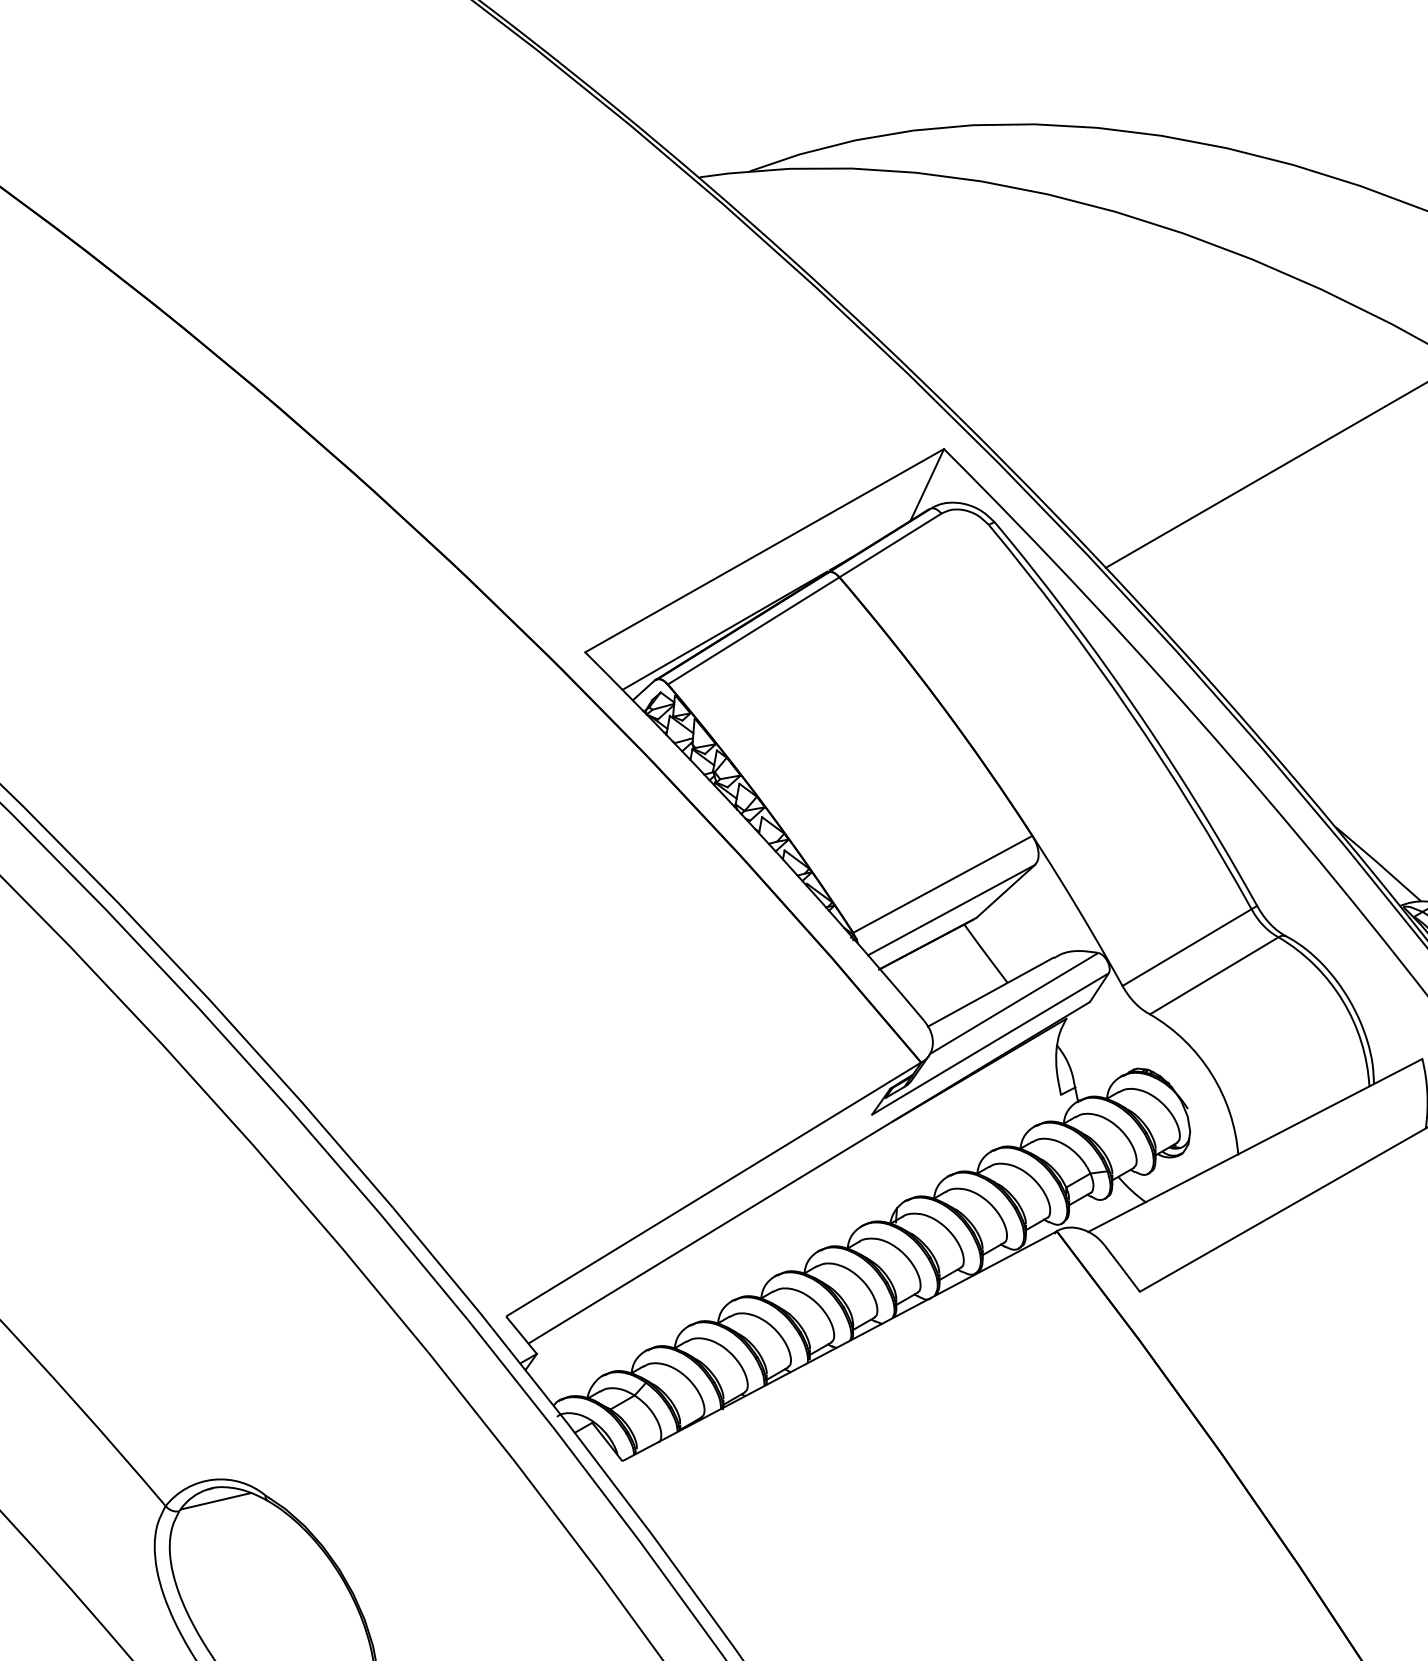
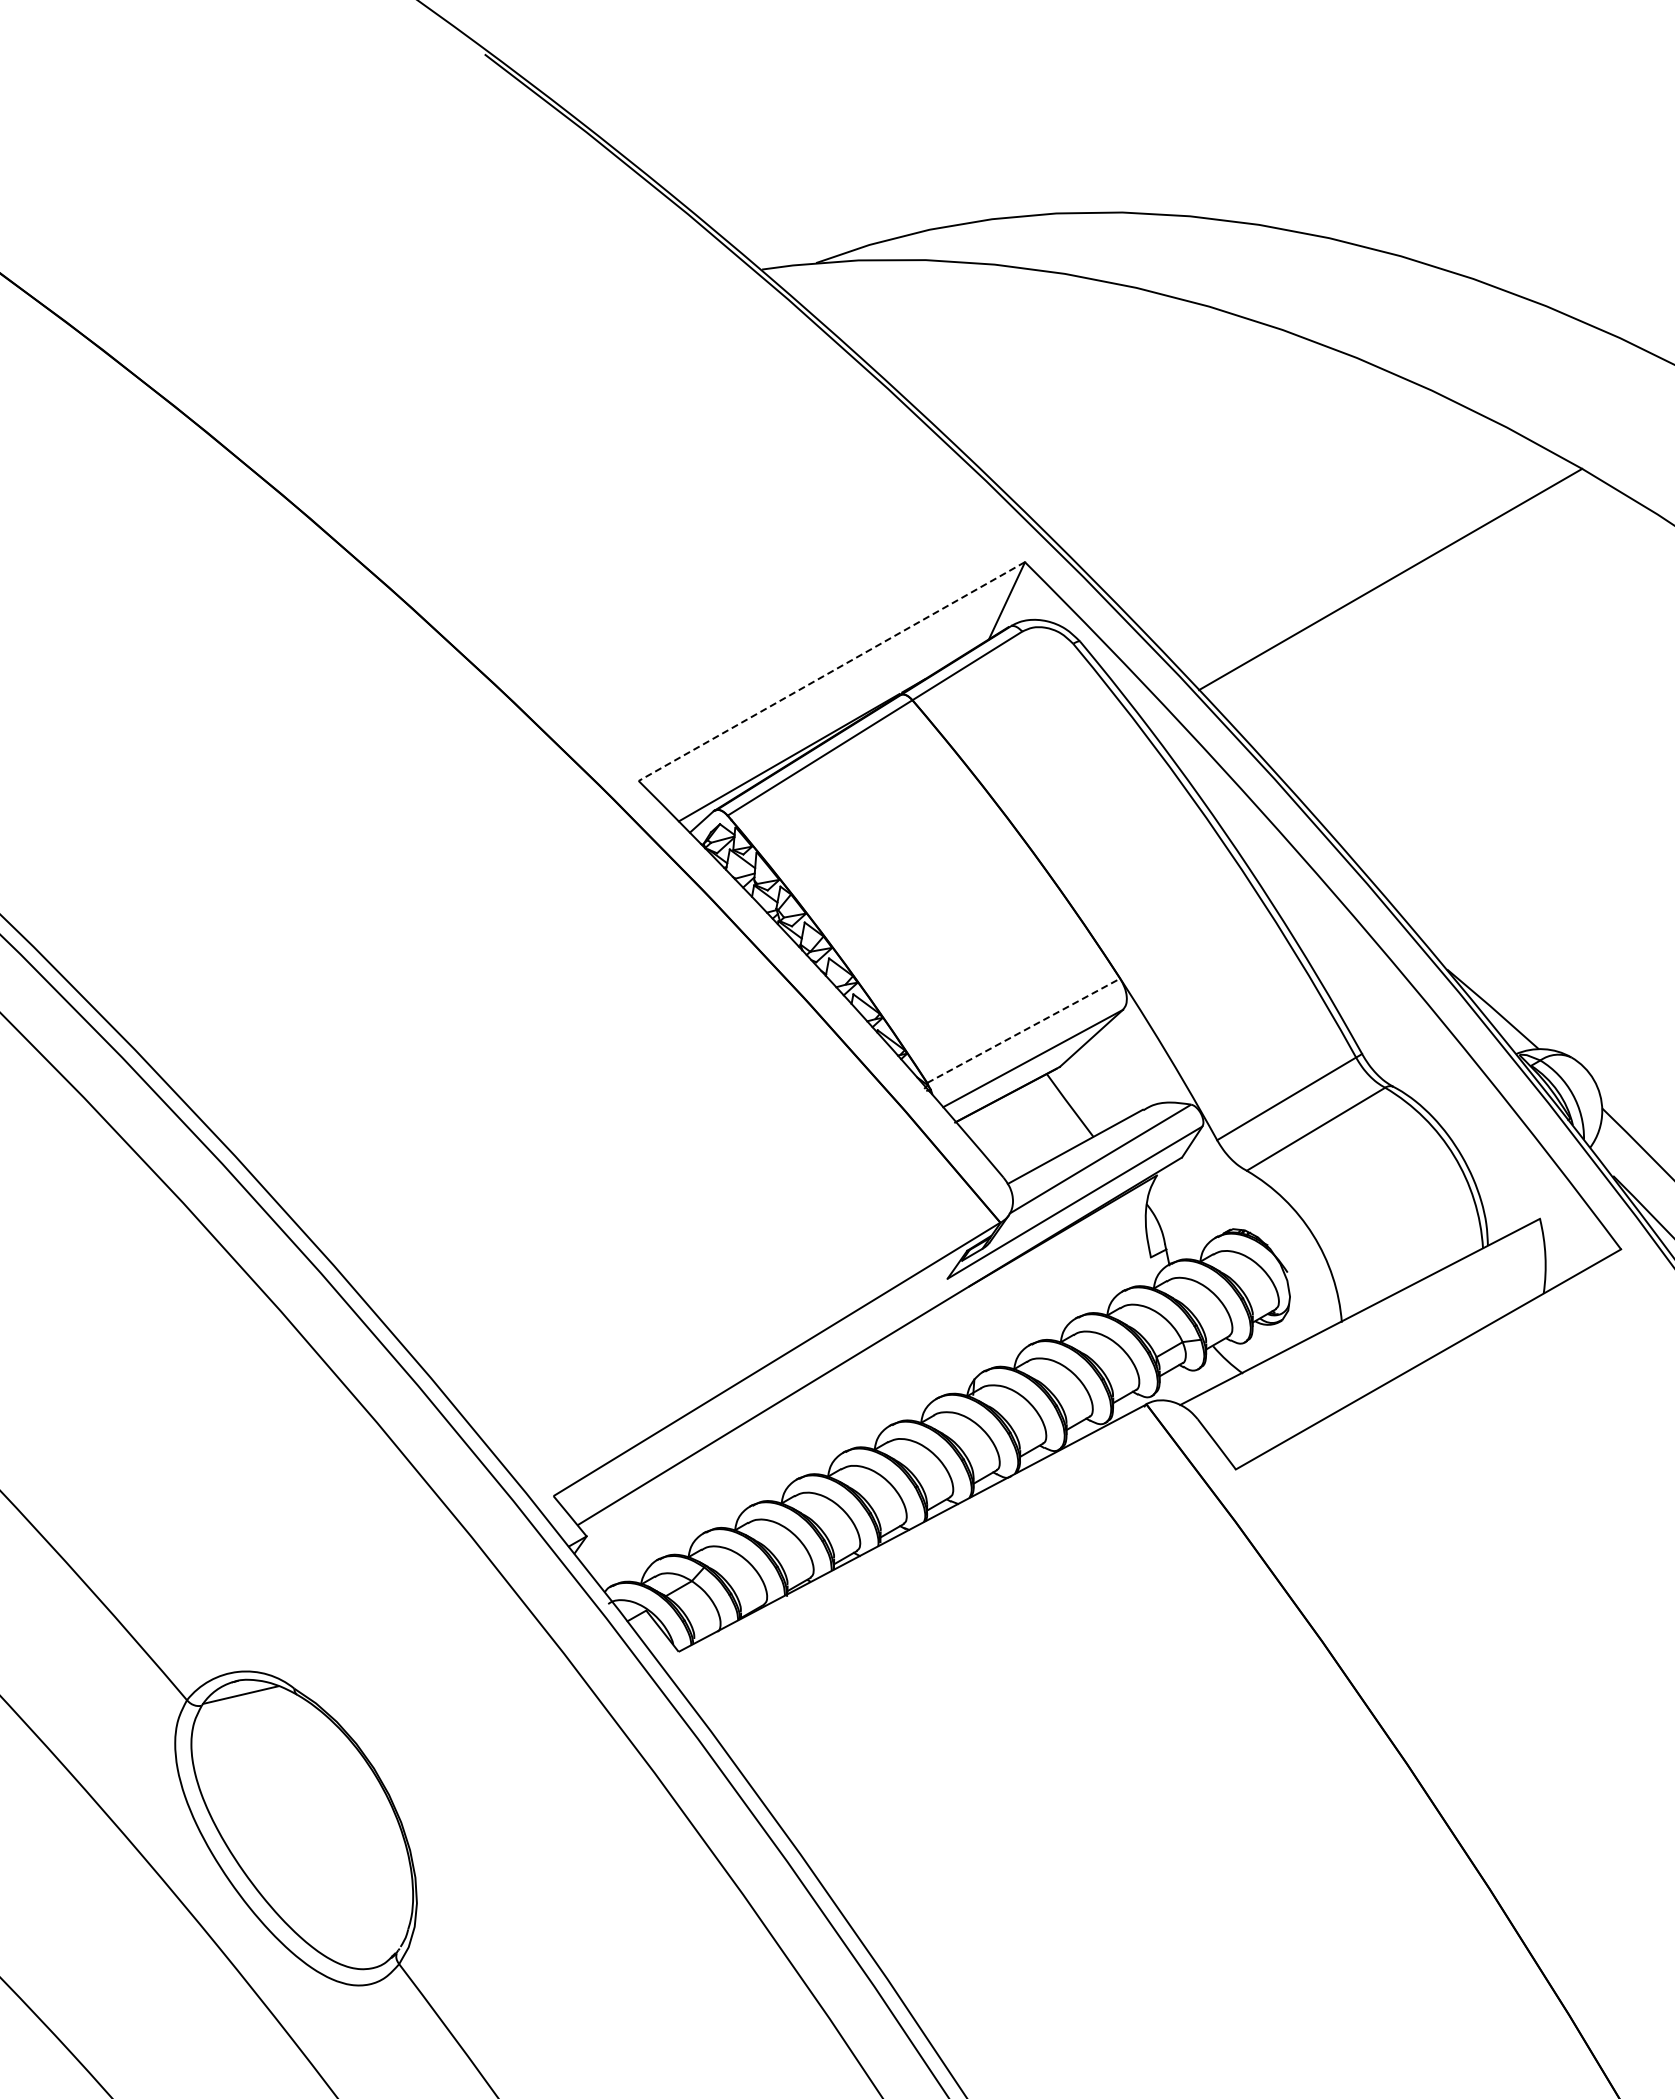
line: (764, 550) -> (831, 671), solid -> dashed
line: (942, 884) -> (1023, 1030), solid -> dashed

